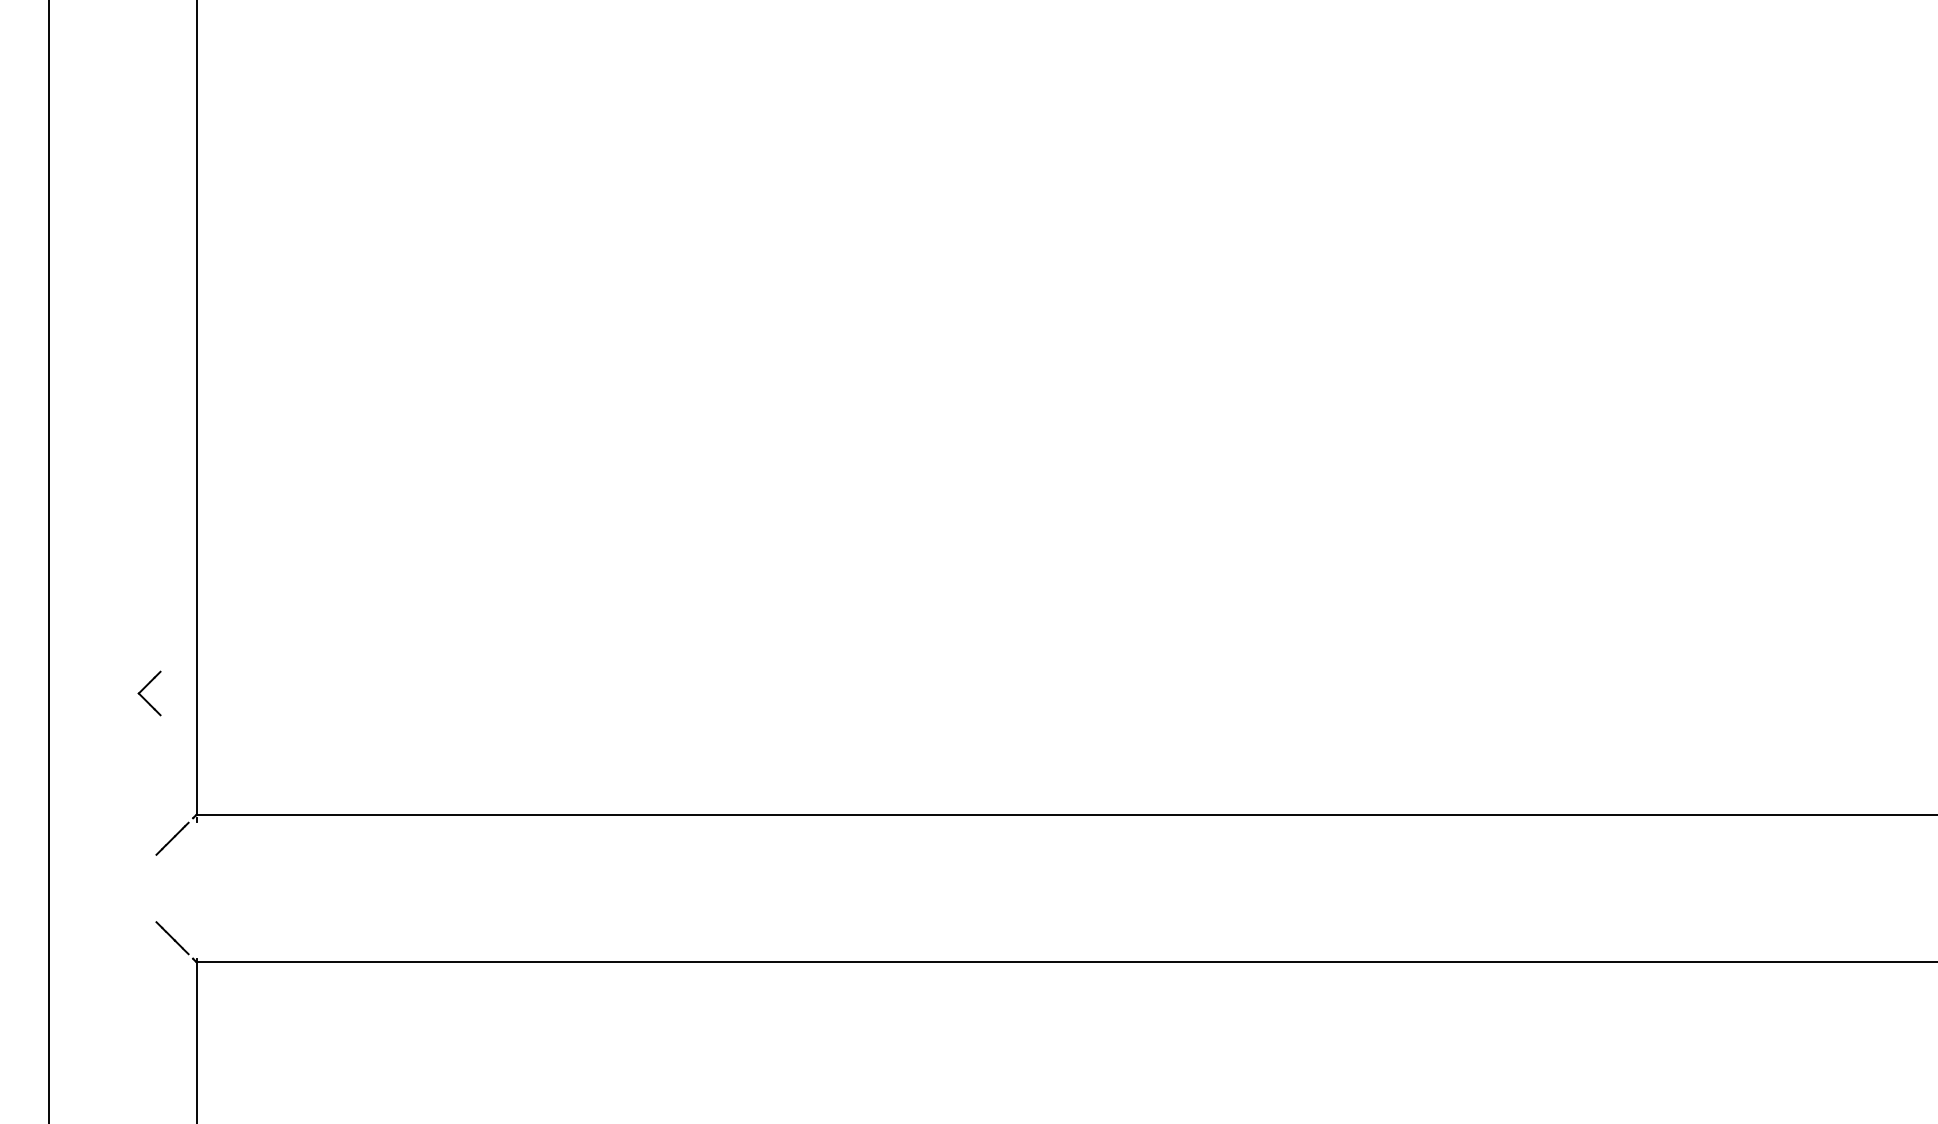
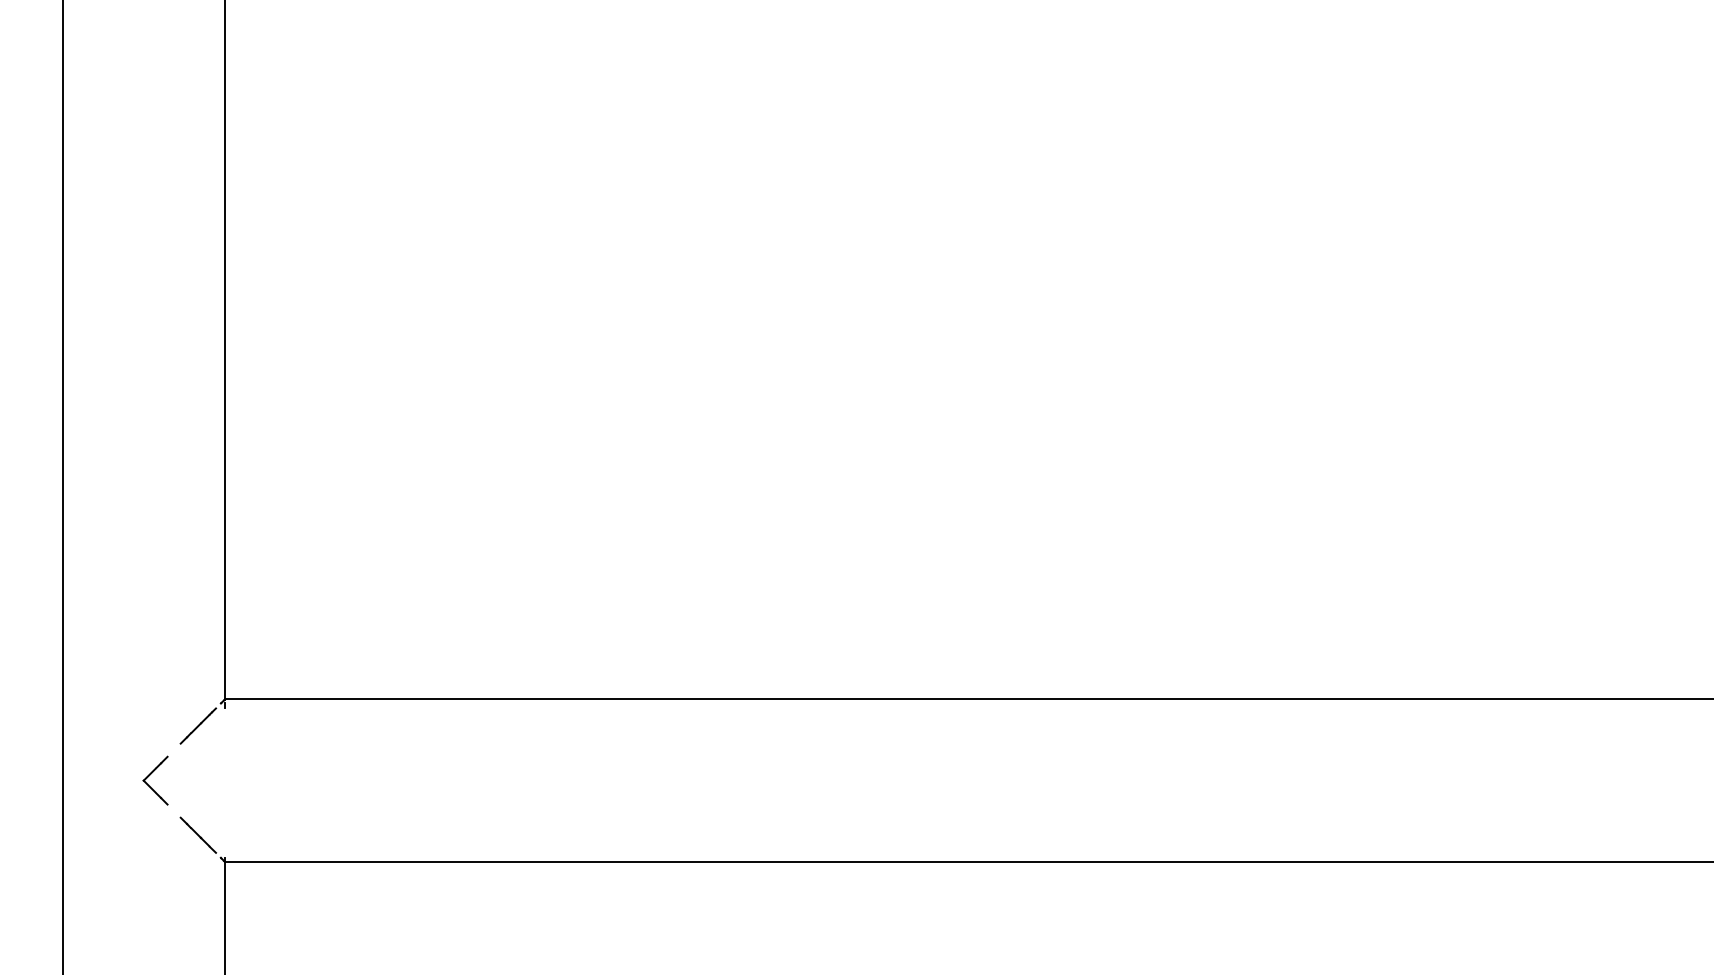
part: (145, 688) -> (151, 775), moved

